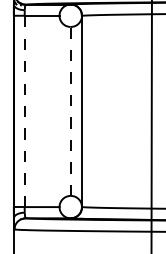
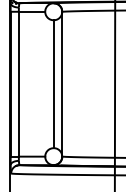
line: (24, 111) -> (18, 84), dashed -> solid
line: (71, 111) -> (54, 84), dashed -> solid

